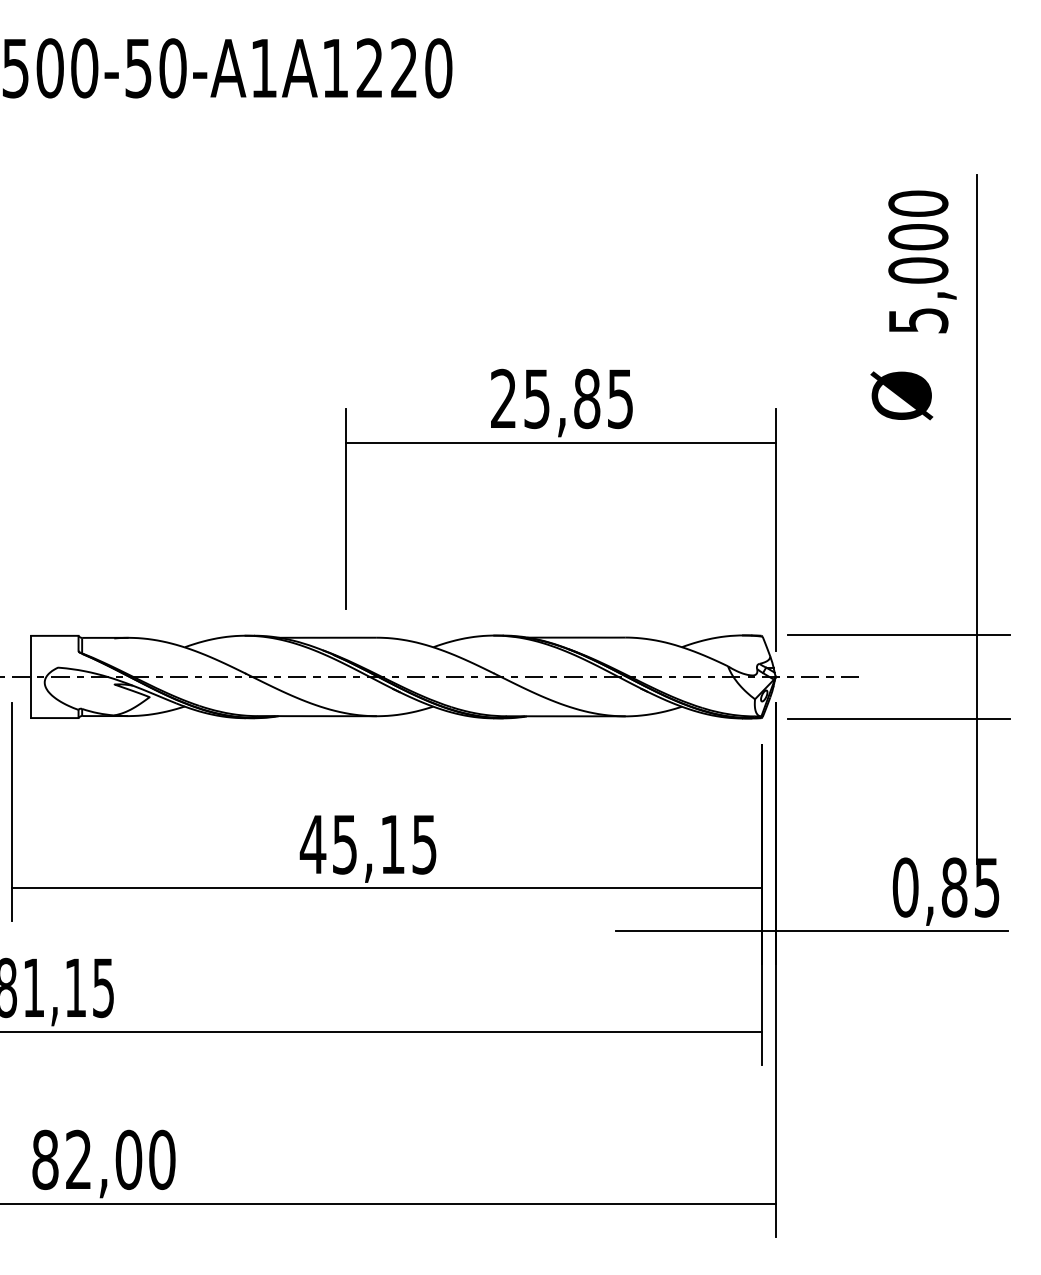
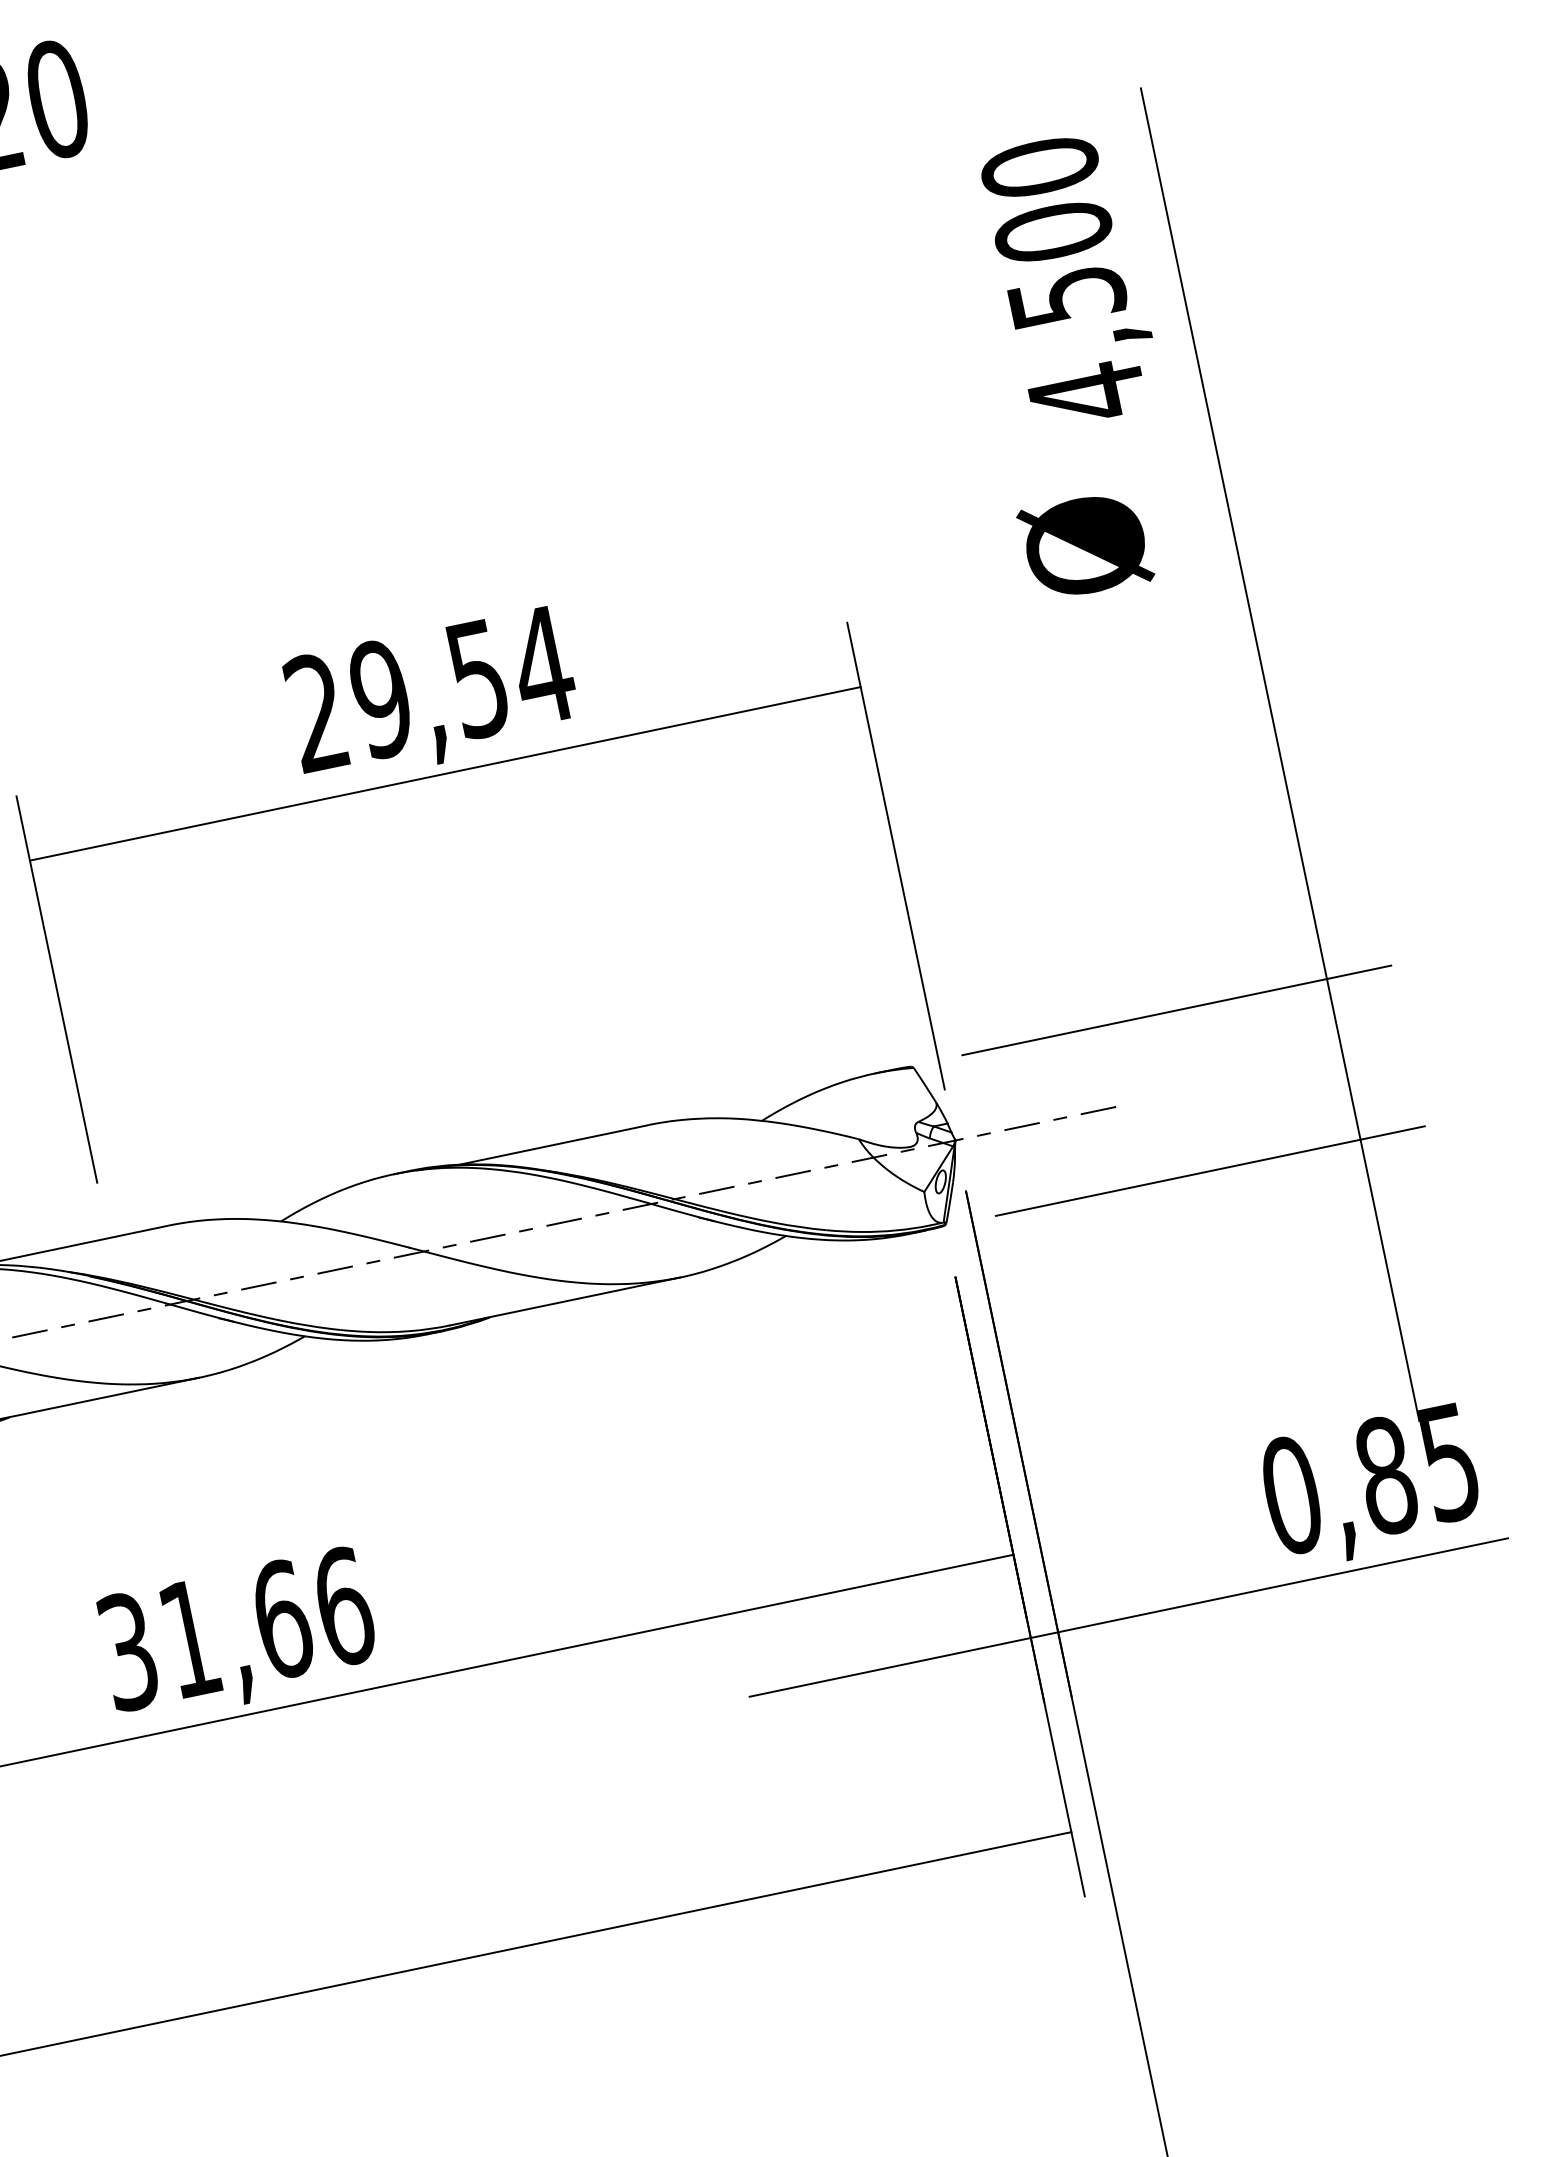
text: (918, 295) -> (1077, 344), 5,000 -> 4,500
text: (578, 398) -> (461, 681), 25,85 -> 29,54
text: (368, 844) -> (235, 1629), 45,15 -> 31,66

